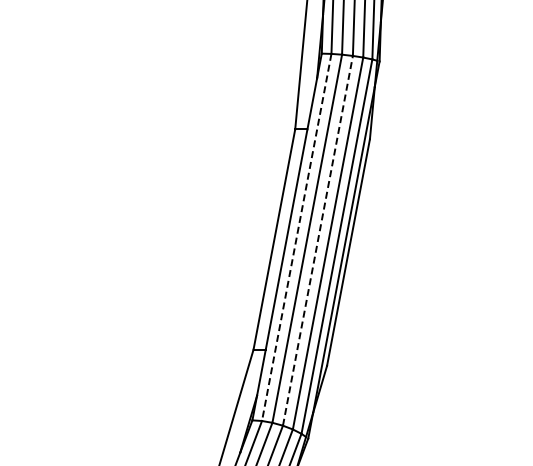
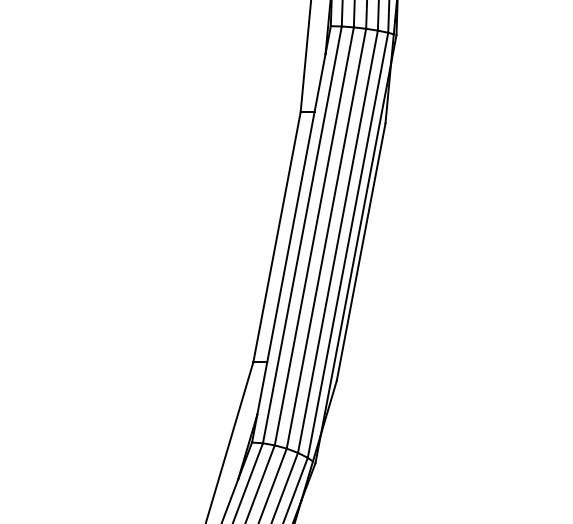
line: (296, 237) -> (302, 234), dashed -> solid
line: (318, 240) -> (327, 238), dashed -> solid

